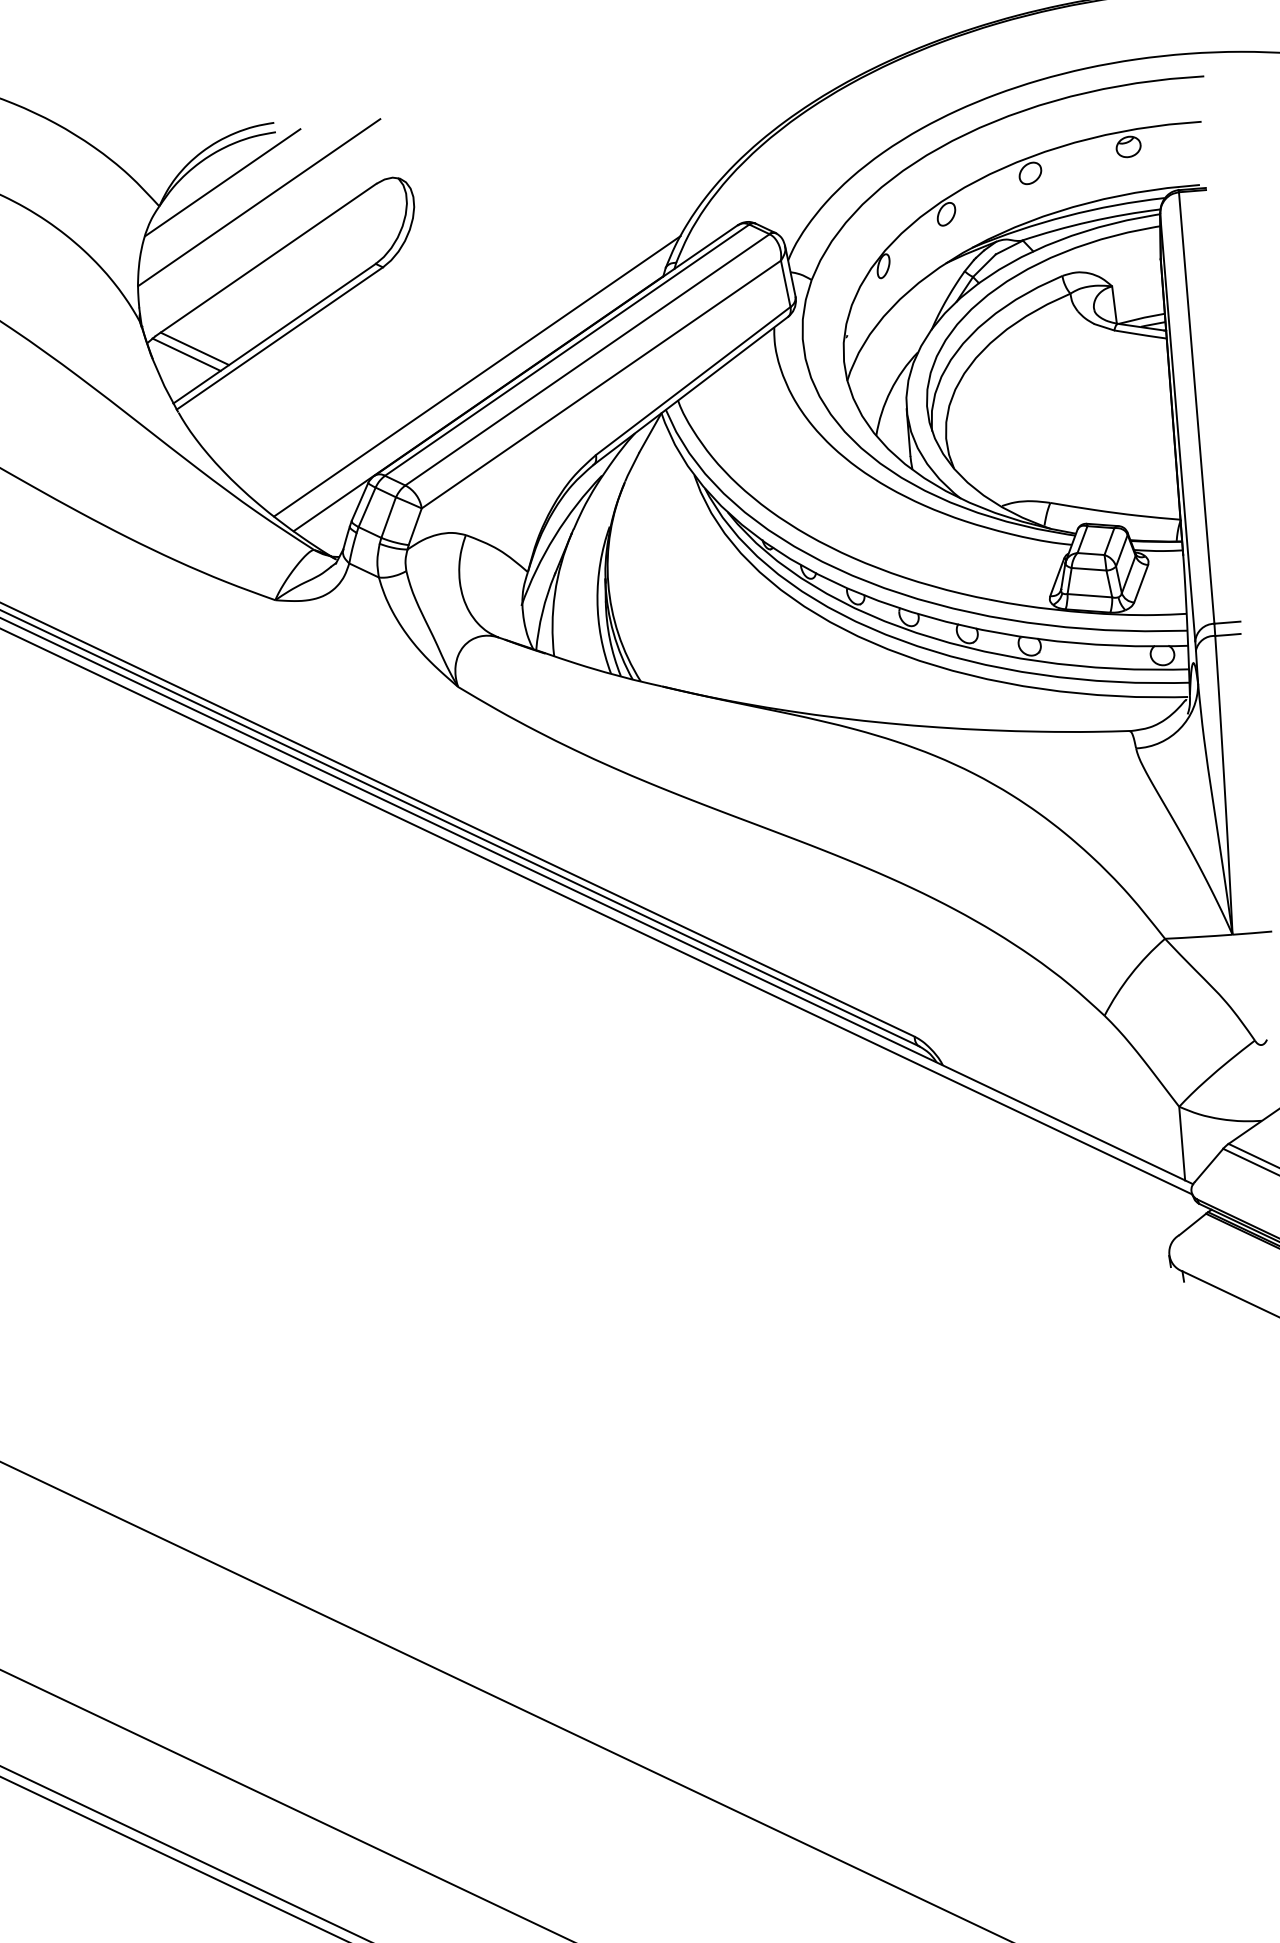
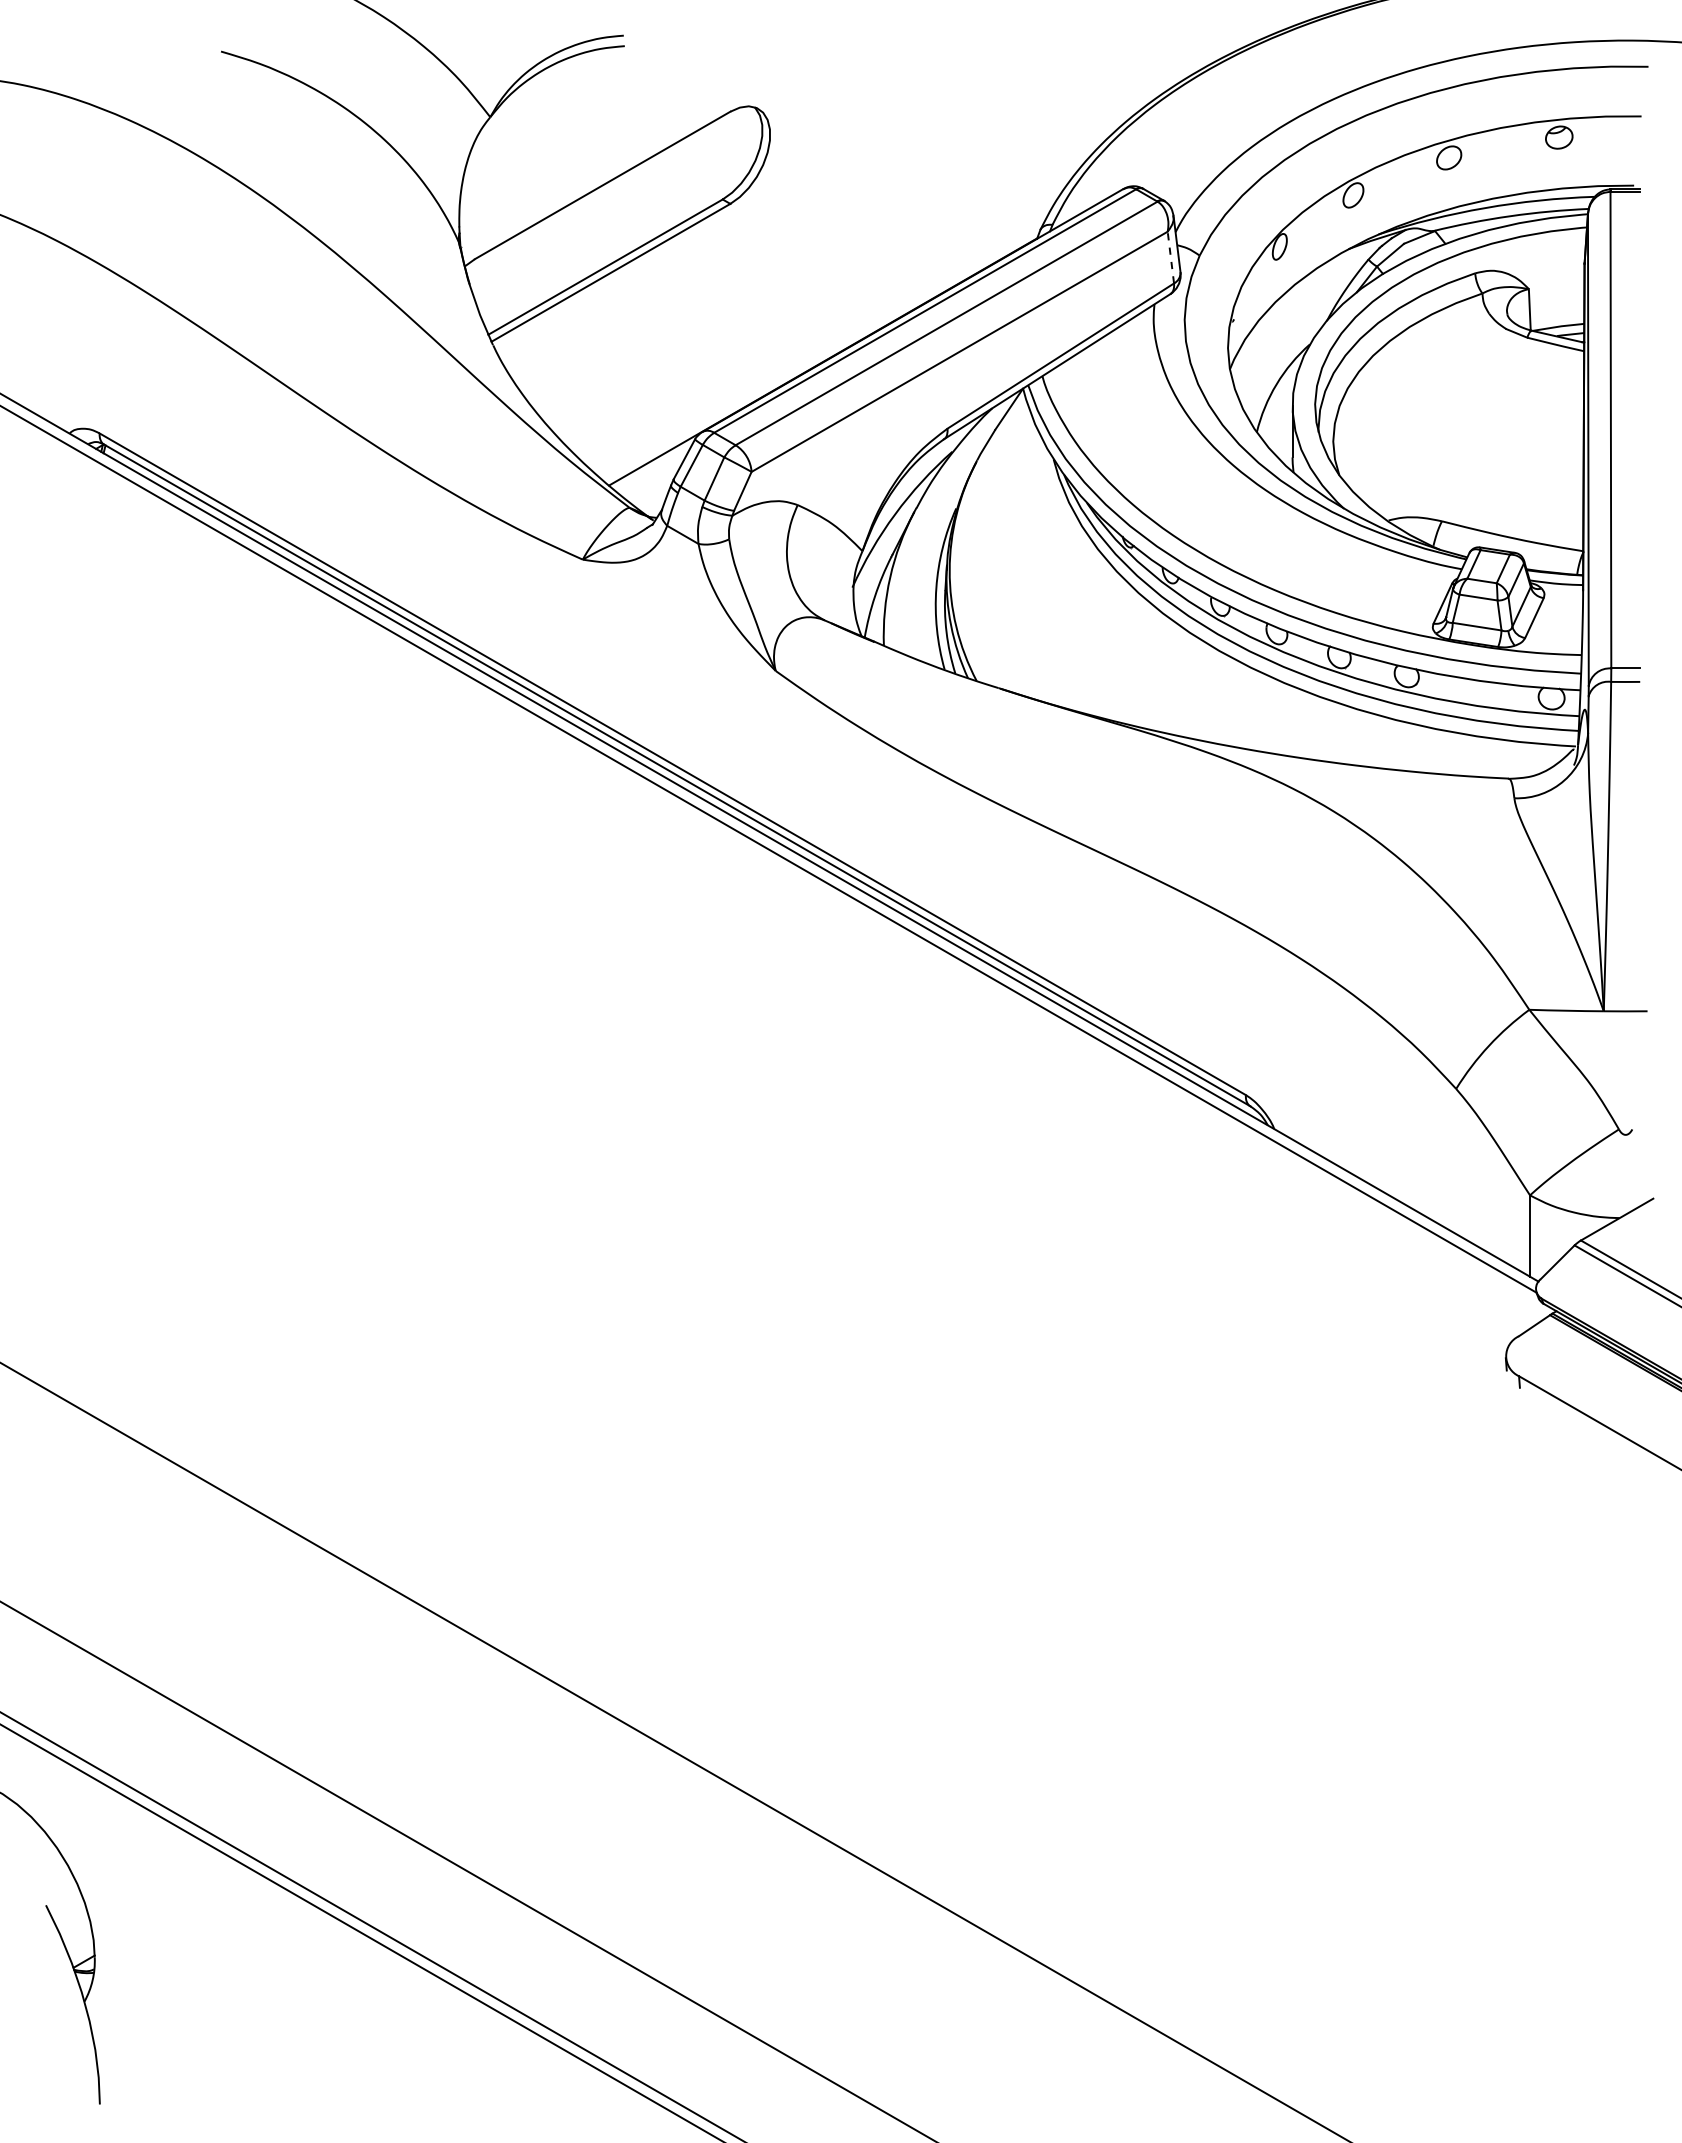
line: (222, 182) -> (561, 96), removed
line: (259, 202) -> (600, 121), removed
line: (785, 283) -> (1170, 257), solid -> dashed
line: (194, 348) -> (516, 276), removed
line: (186, 354) -> (507, 282), removed
line: (476, 376) -> (823, 331), removed

